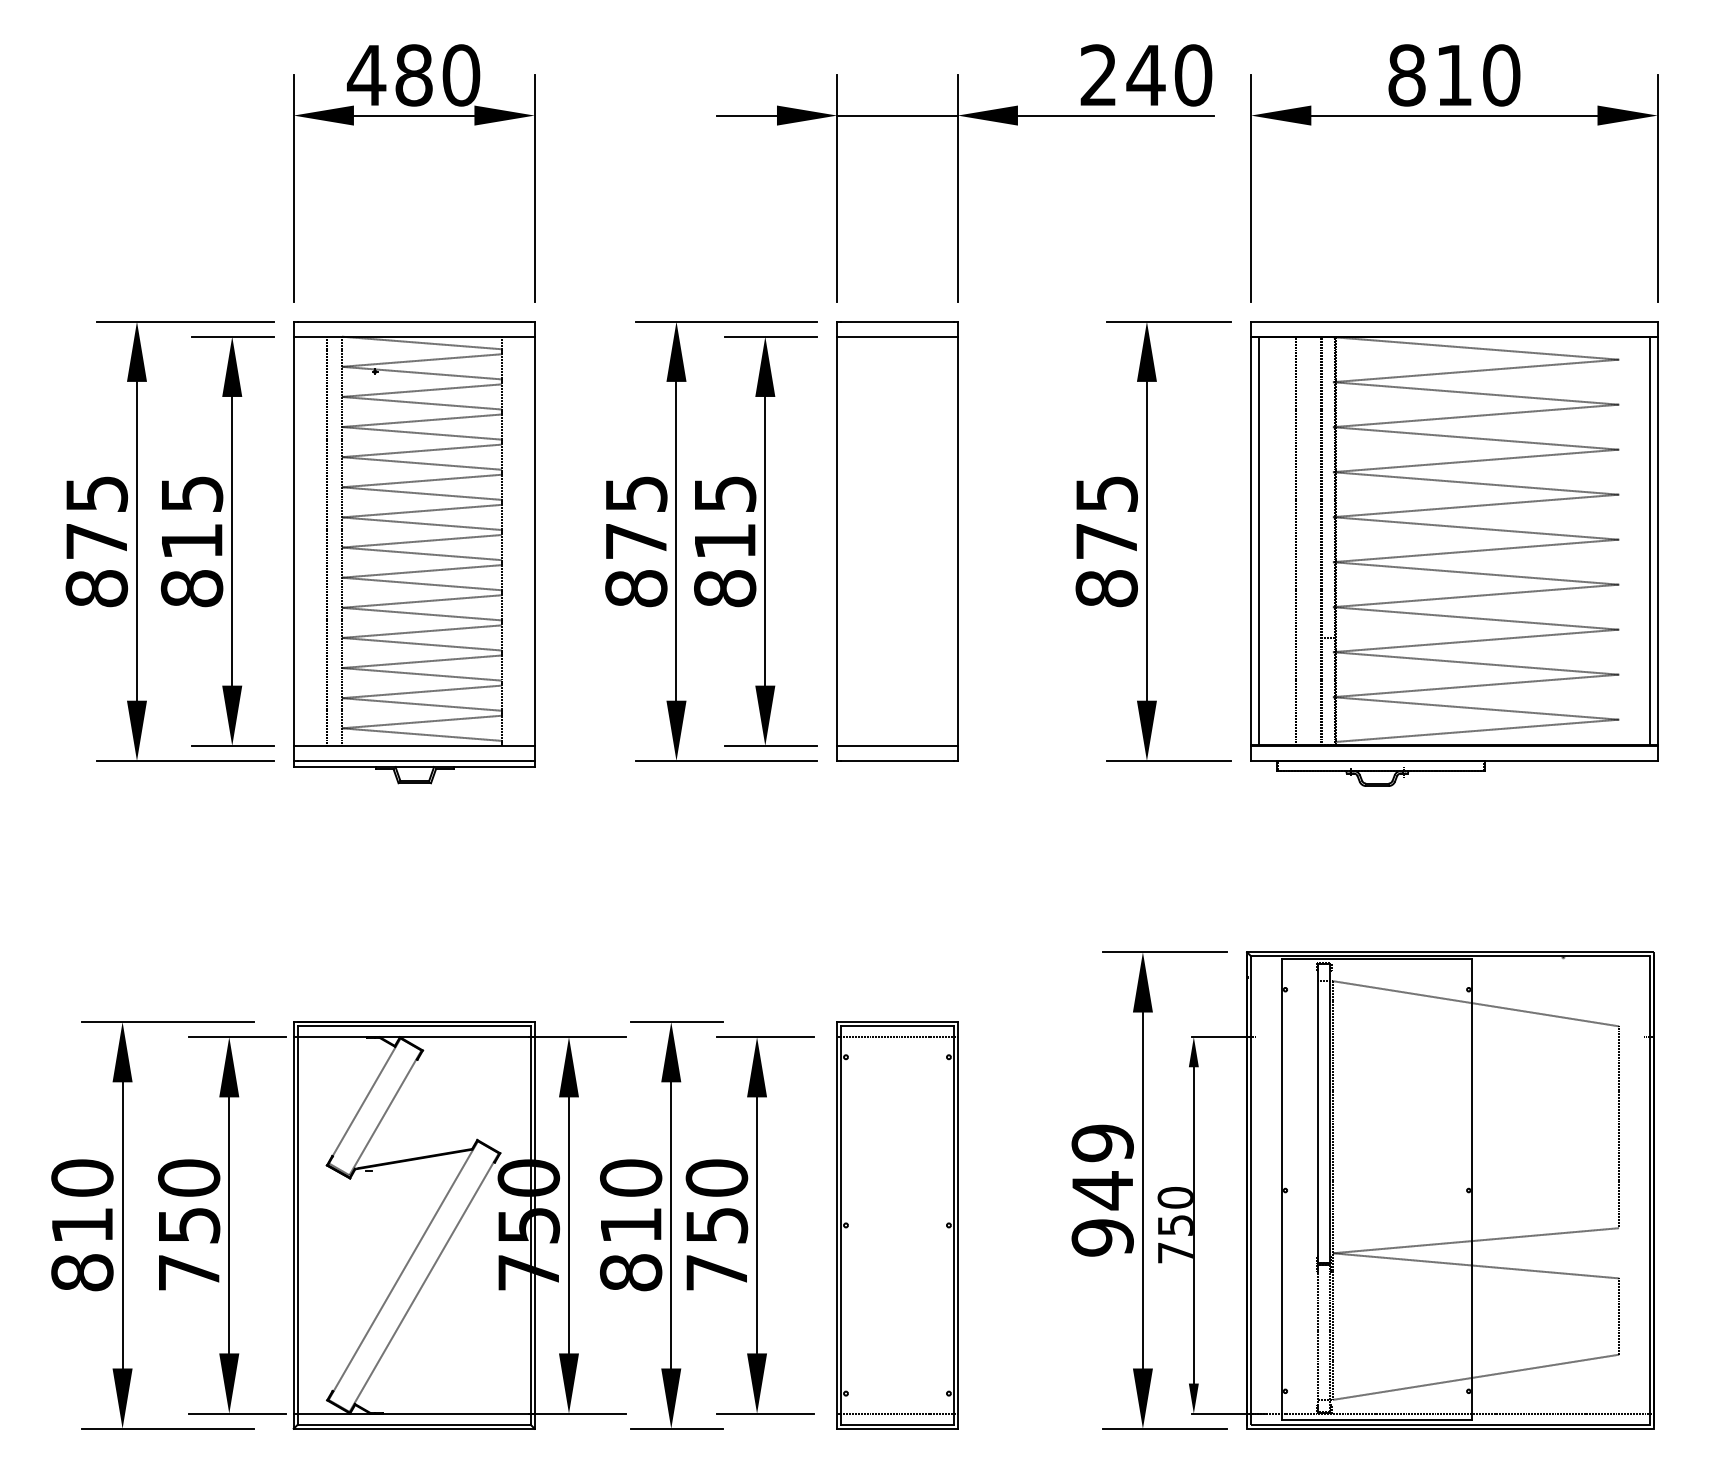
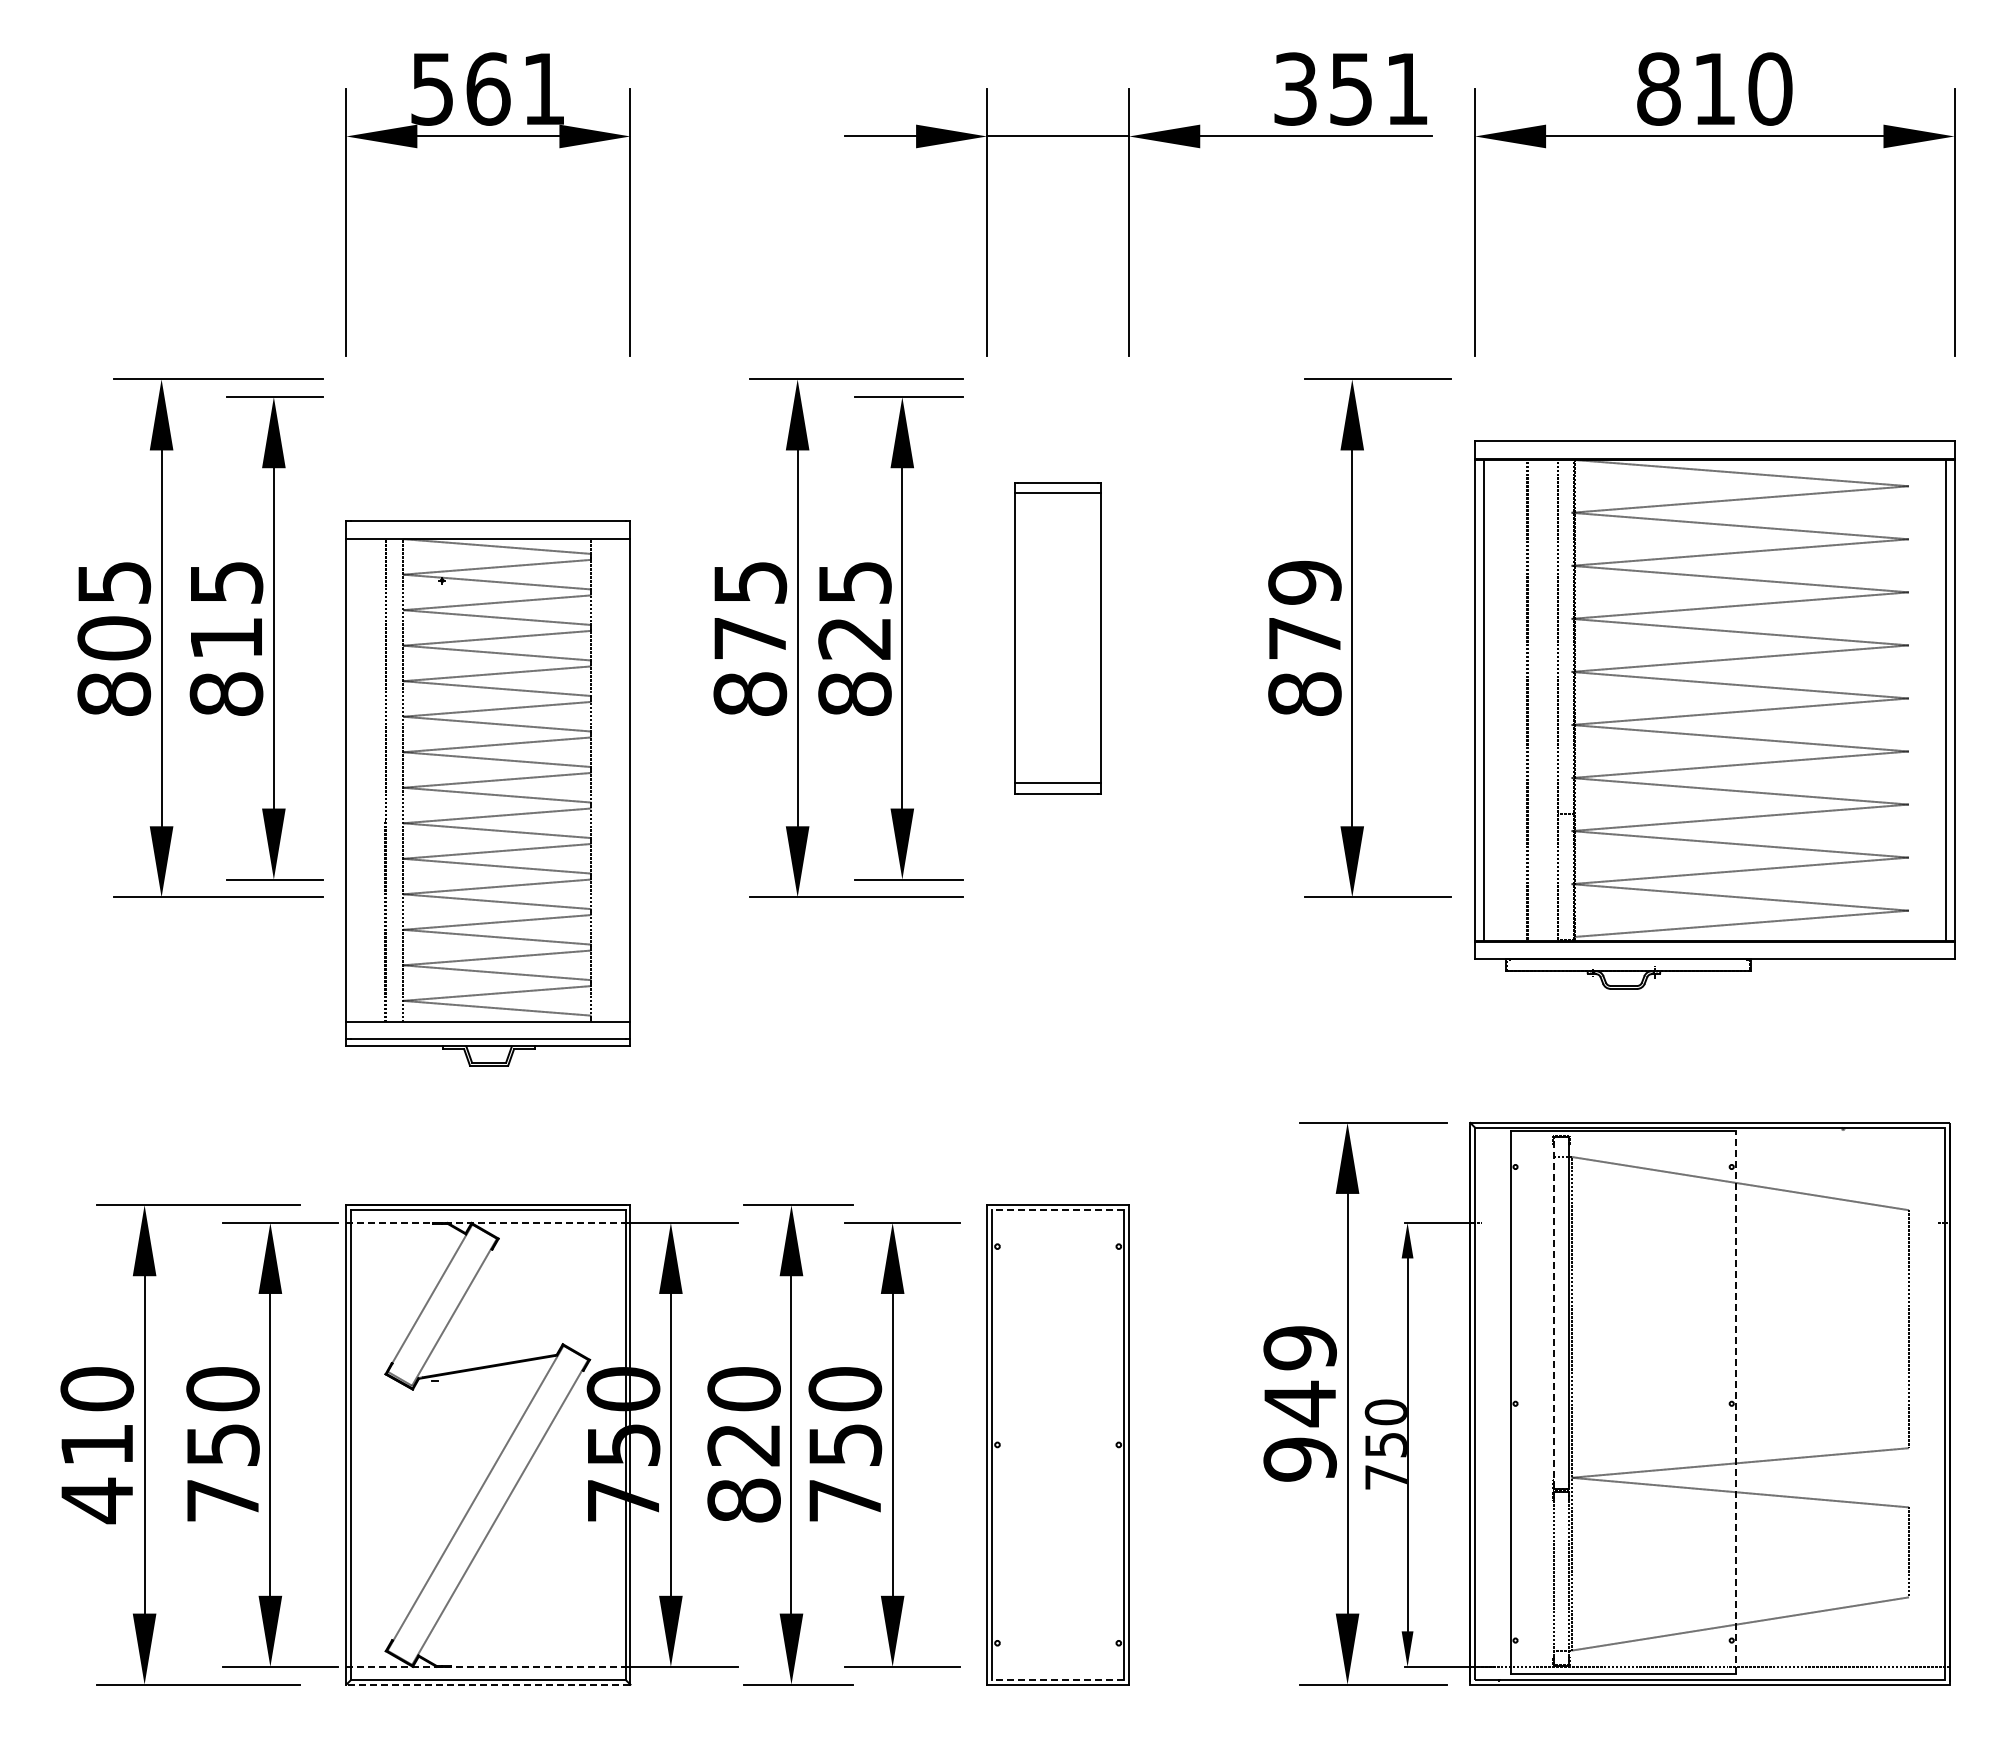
text: (413, 74) -> (487, 88), 480 -> 561
text: (1146, 74) -> (1351, 88), 240 -> 351
text: (1106, 493) -> (1304, 582), 875 -> 879
part: (896, 540) -> (1057, 637), size x0.6
text: (97, 541) -> (114, 638), 875 -> 805
text: (724, 541) -> (854, 638), 815 -> 825
part: (413, 552) -> (487, 793), moved
part: (1454, 553) -> (1714, 714), moved
line: (896, 1025) -> (1057, 1209), solid -> dashed
line: (414, 1036) -> (488, 1222), solid -> dashed
line: (897, 1036) -> (1058, 1222), removed
line: (1317, 1113) -> (1553, 1312), solid -> dashed
line: (1471, 1189) -> (1735, 1402), solid -> dashed
text: (630, 1225) -> (743, 1445), 810 -> 820
text: (82, 1272) -> (97, 1500), 810 -> 410
line: (414, 1413) -> (488, 1666), solid -> dashed
line: (897, 1413) -> (1058, 1666), removed
line: (896, 1424) -> (1057, 1679), solid -> dashed
line: (413, 1428) -> (487, 1684), solid -> dashed

